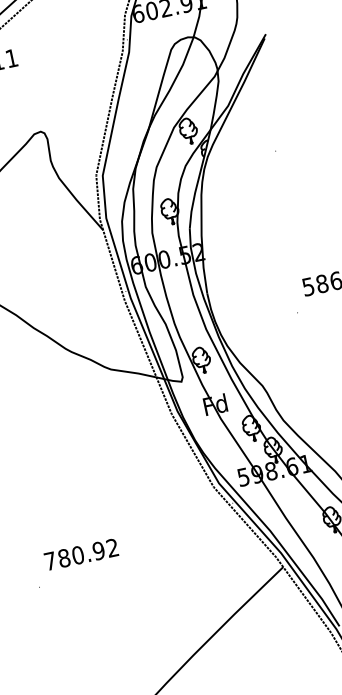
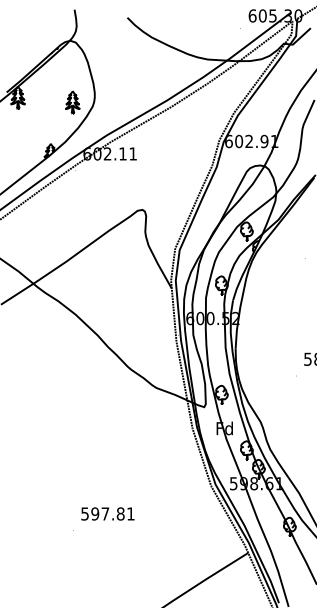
text: (80, 554) -> (107, 513), 780.92 -> 597.81

